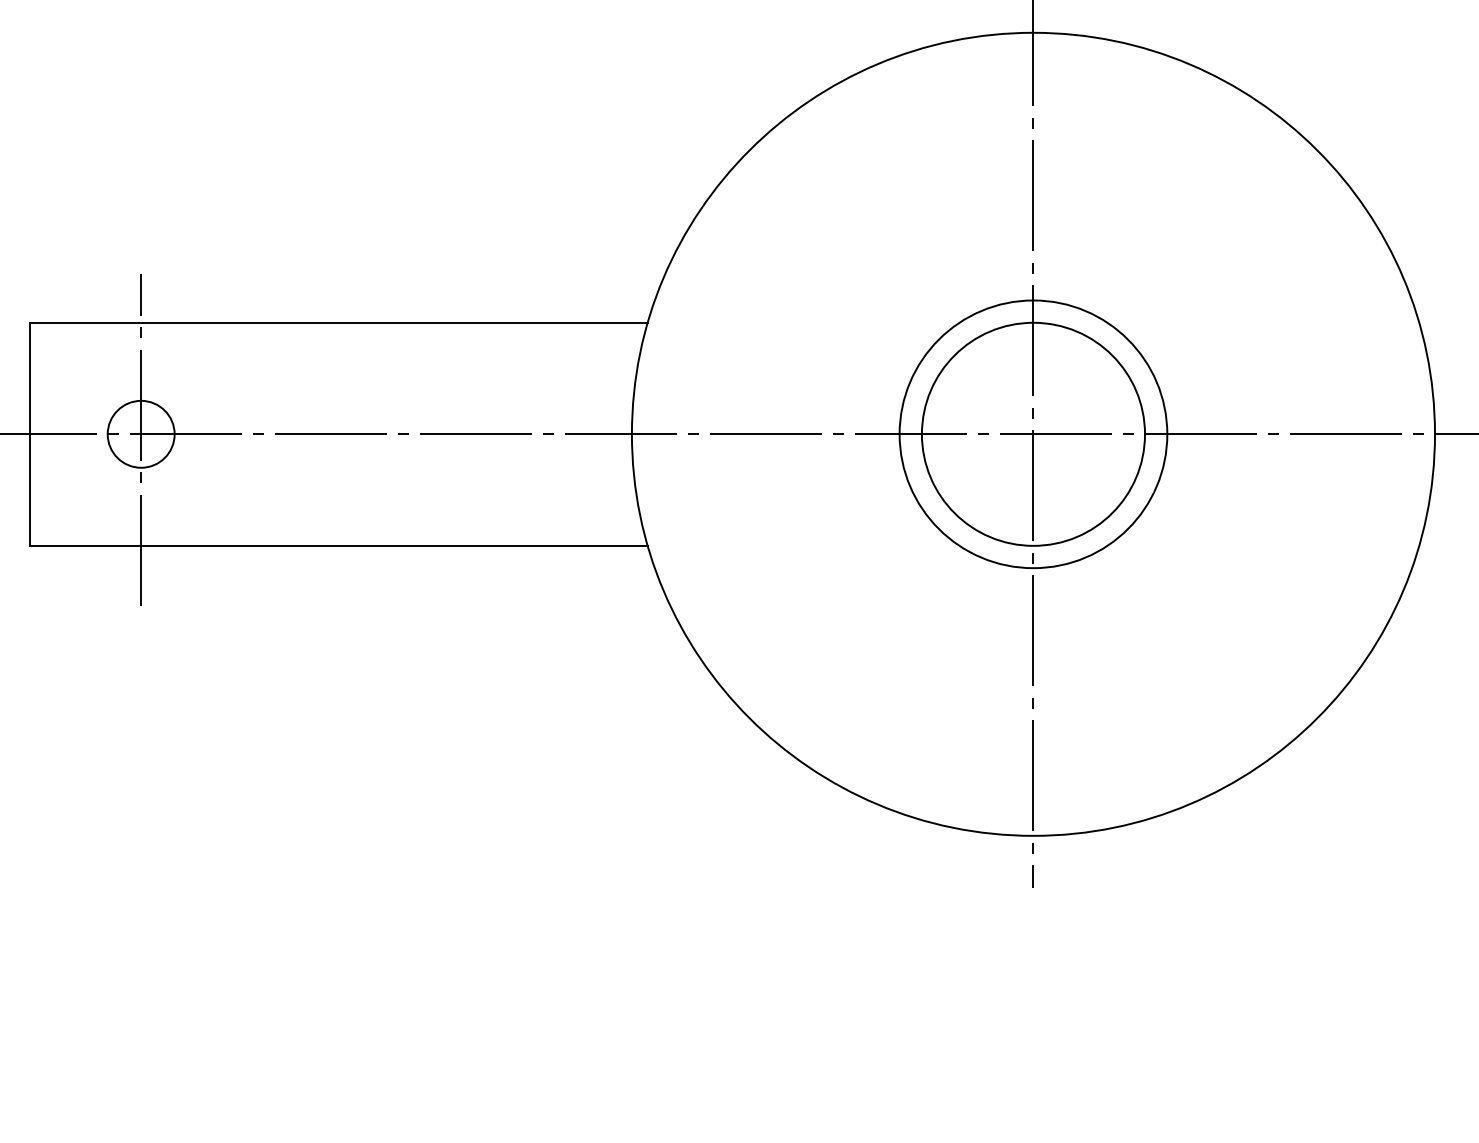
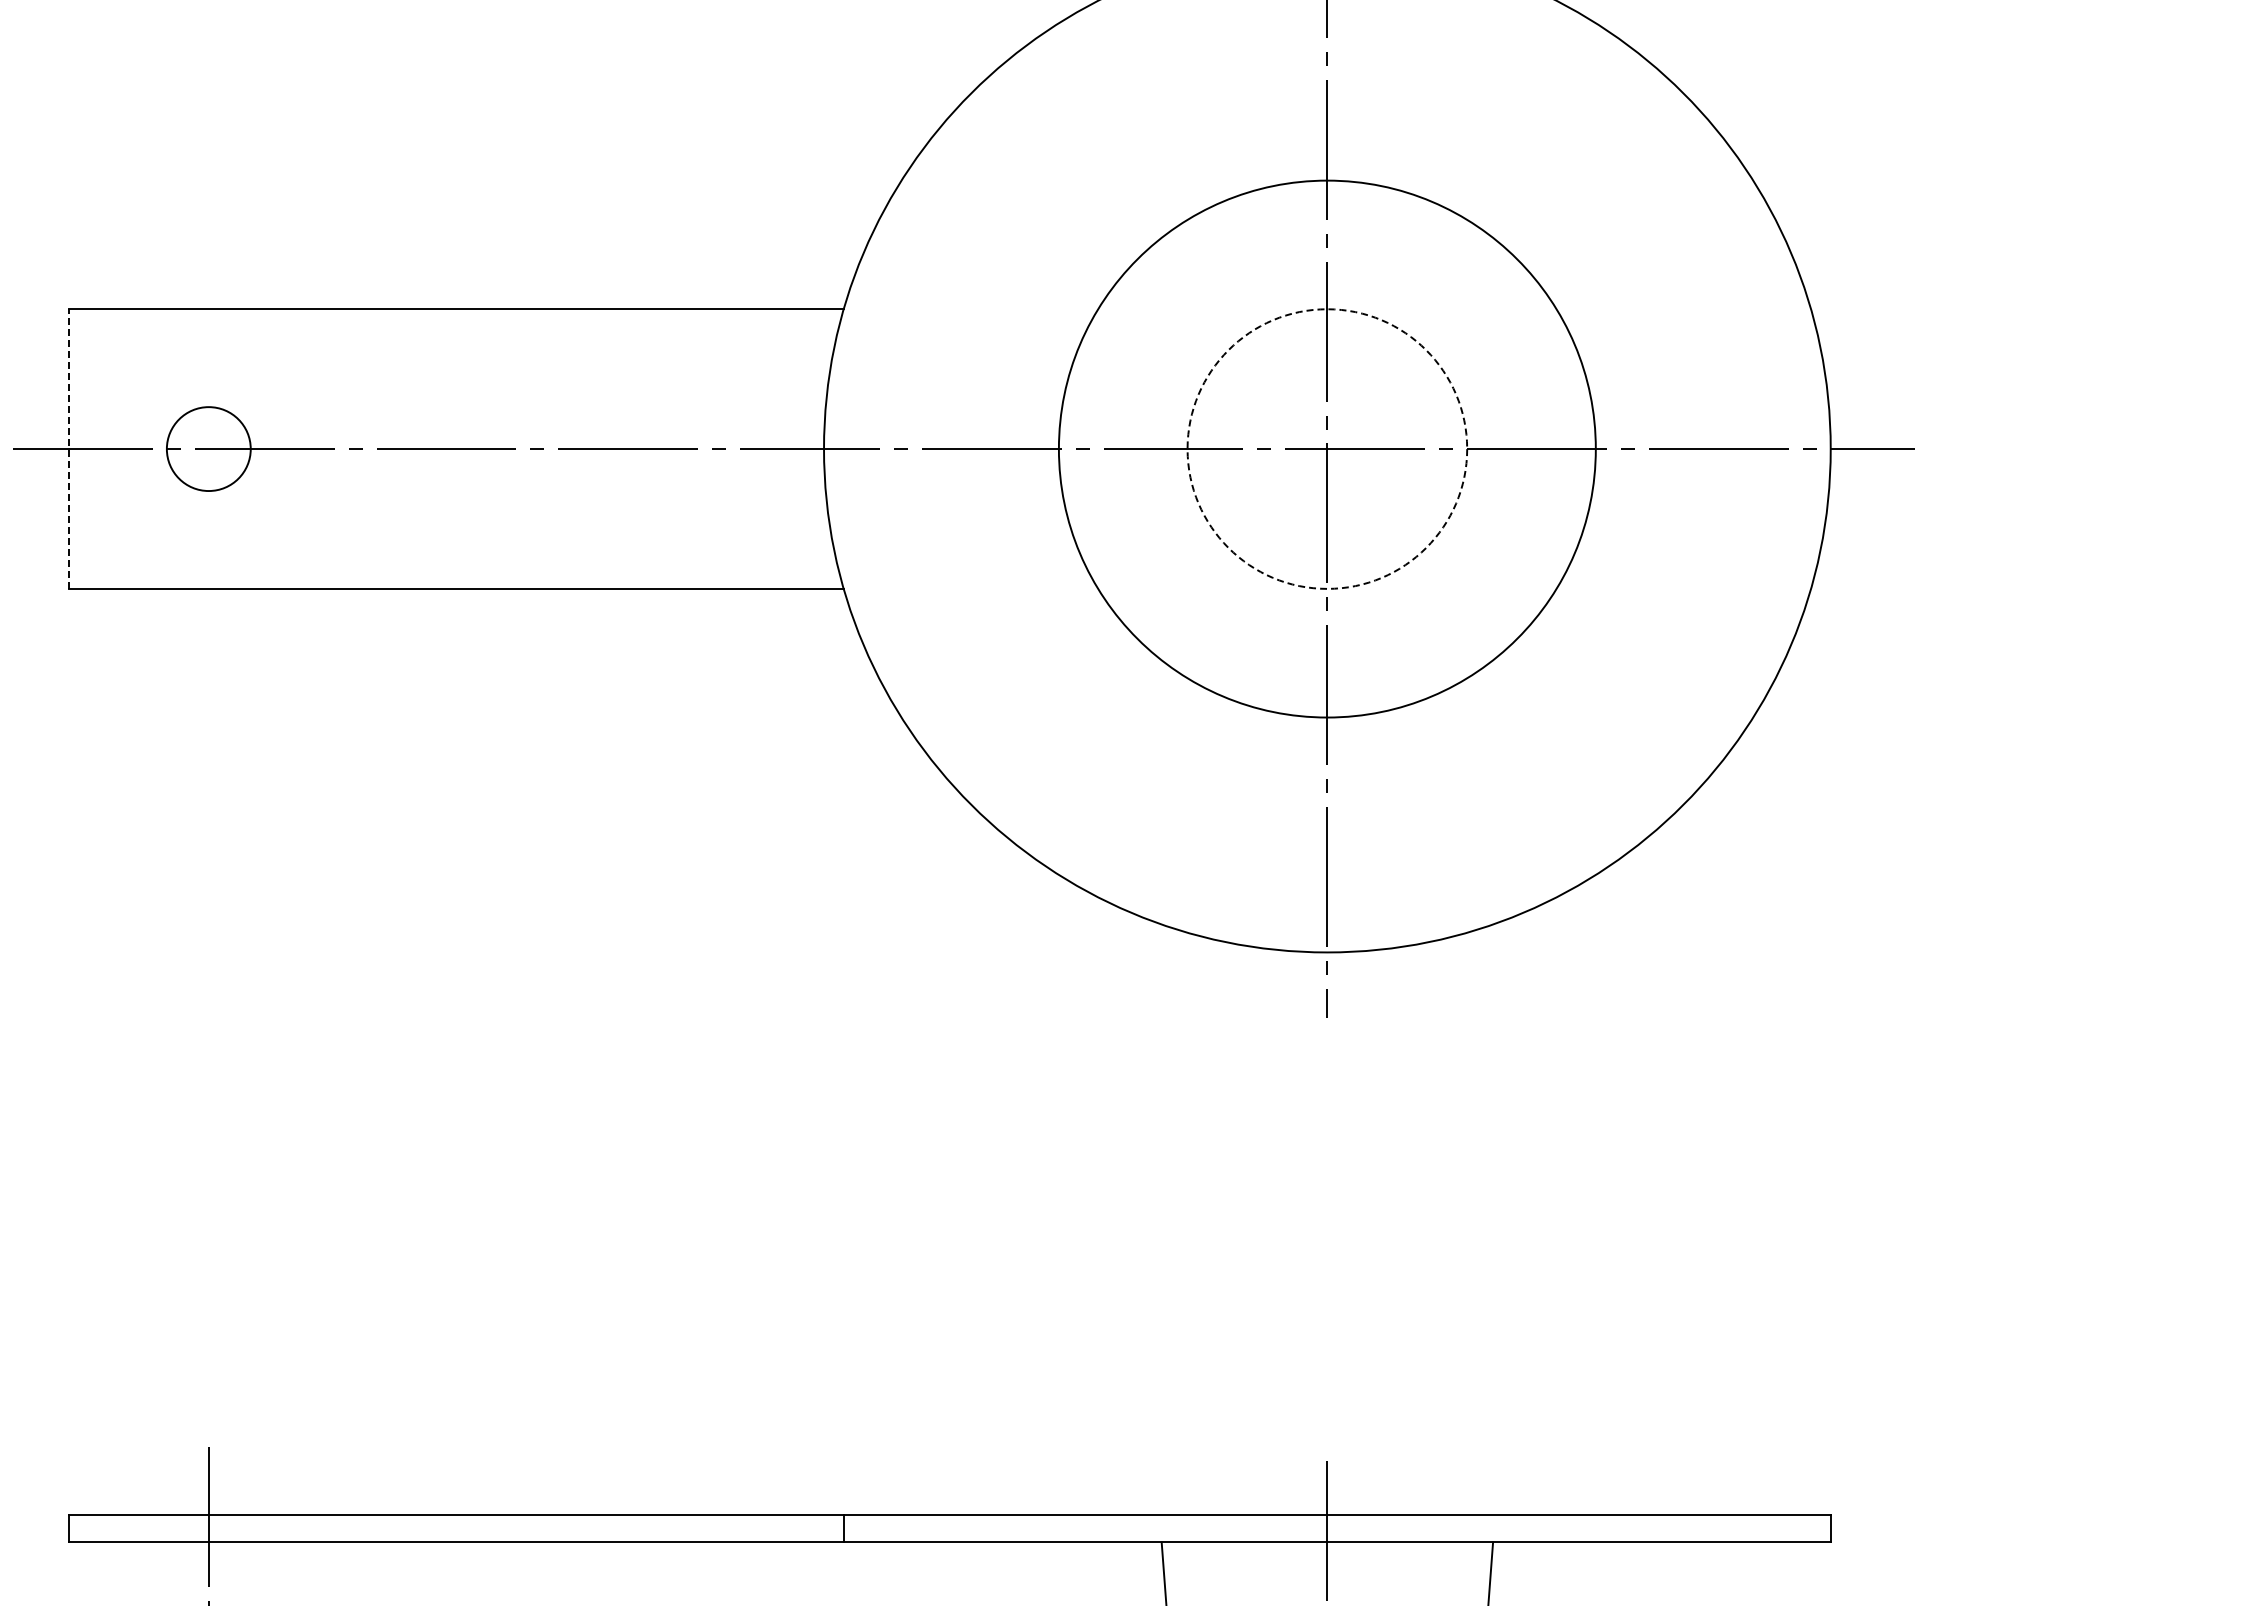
circle: (1033, 433) -> (1327, 448), size x1.6
circle: (1033, 433) -> (1327, 448), solid -> dashed
line: (30, 434) -> (69, 449), solid -> dashed
line: (140, 439) -> (208, 455), removed

